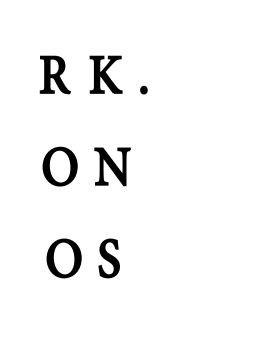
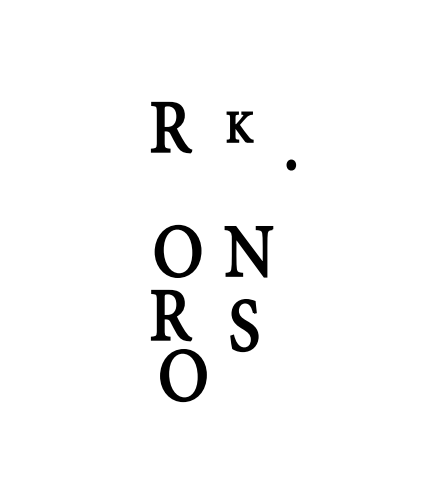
part: (105, 74) -> (239, 126), size x0.6
part: (143, 89) -> (290, 164), moved
part: (55, 214) -> (171, 315), added
part: (109, 258) -> (244, 325), moved

